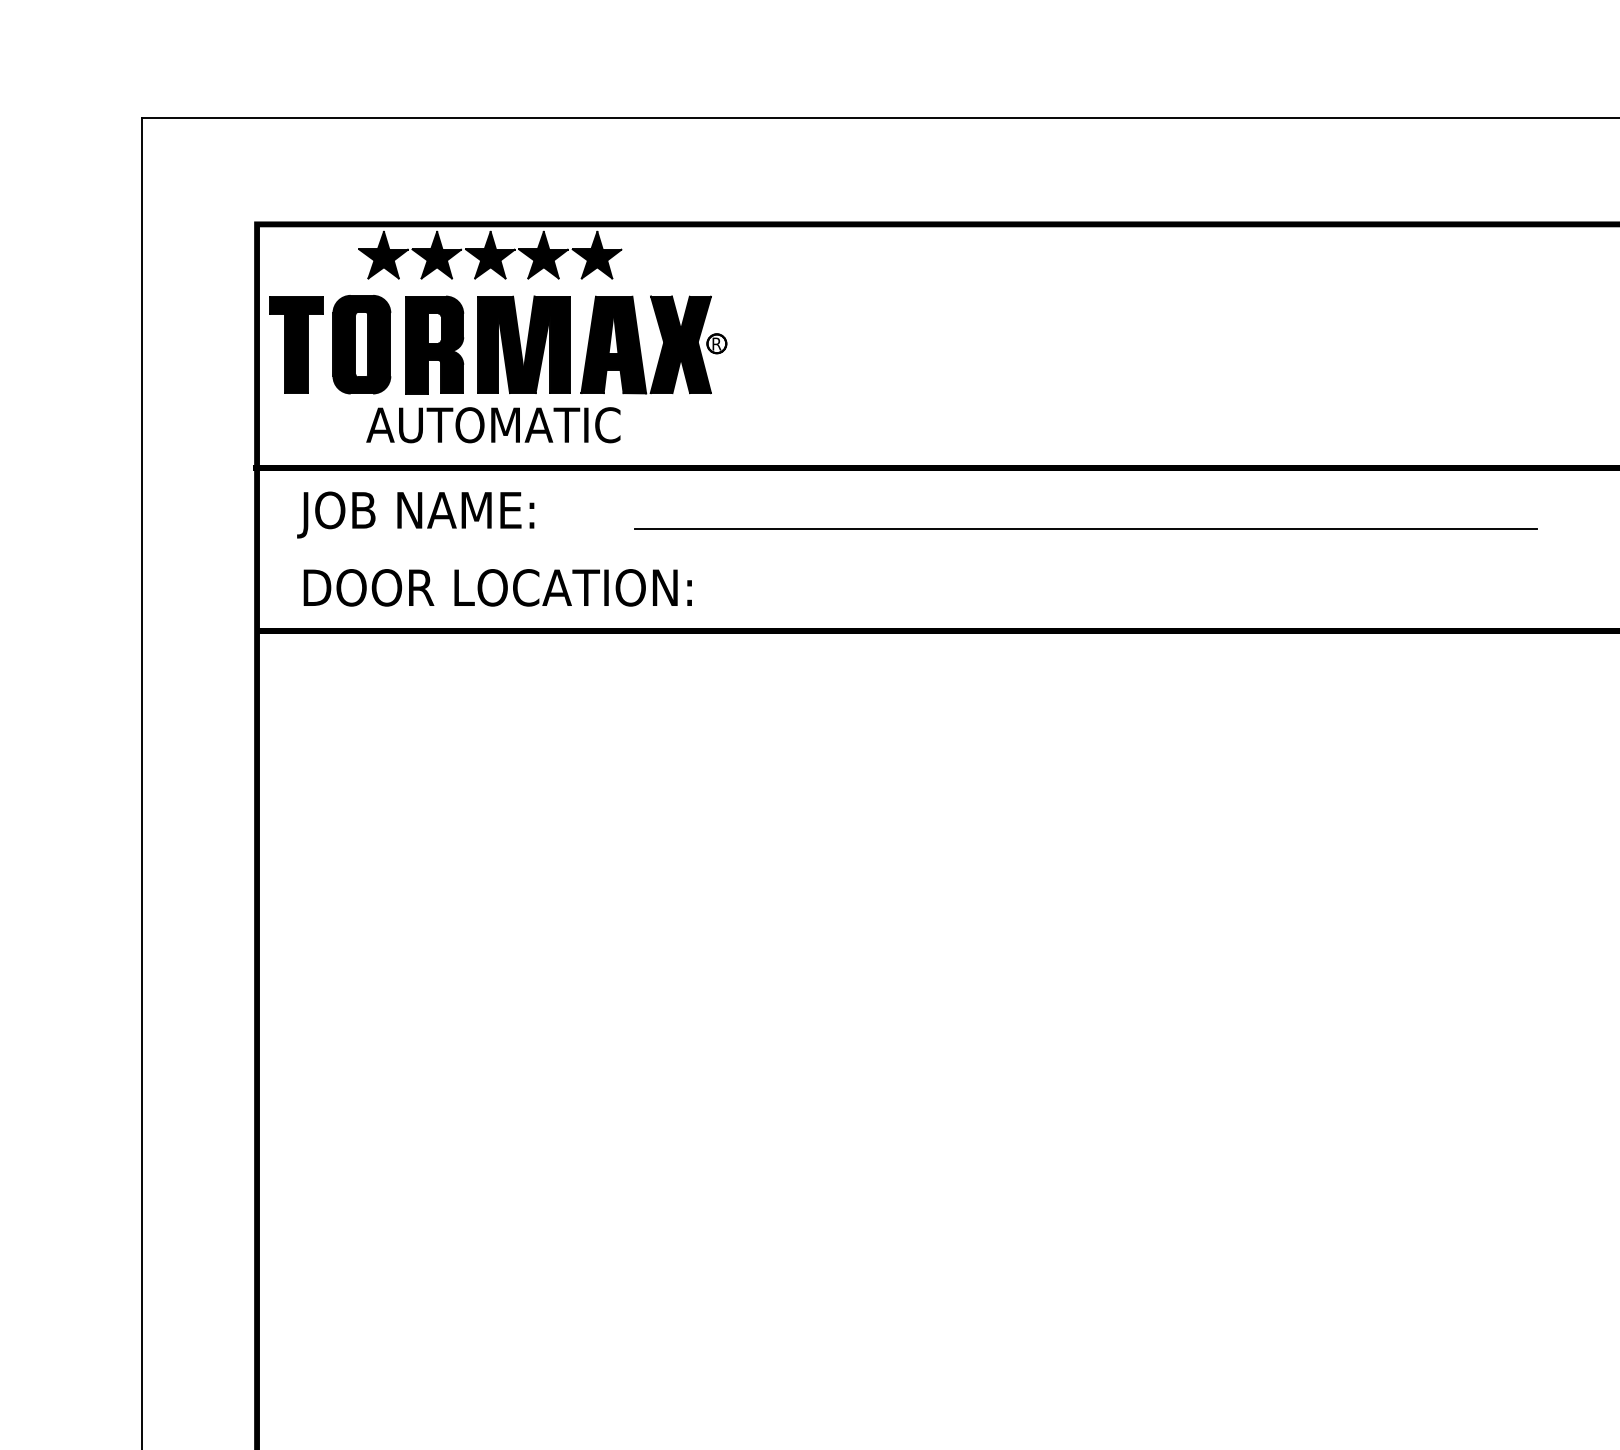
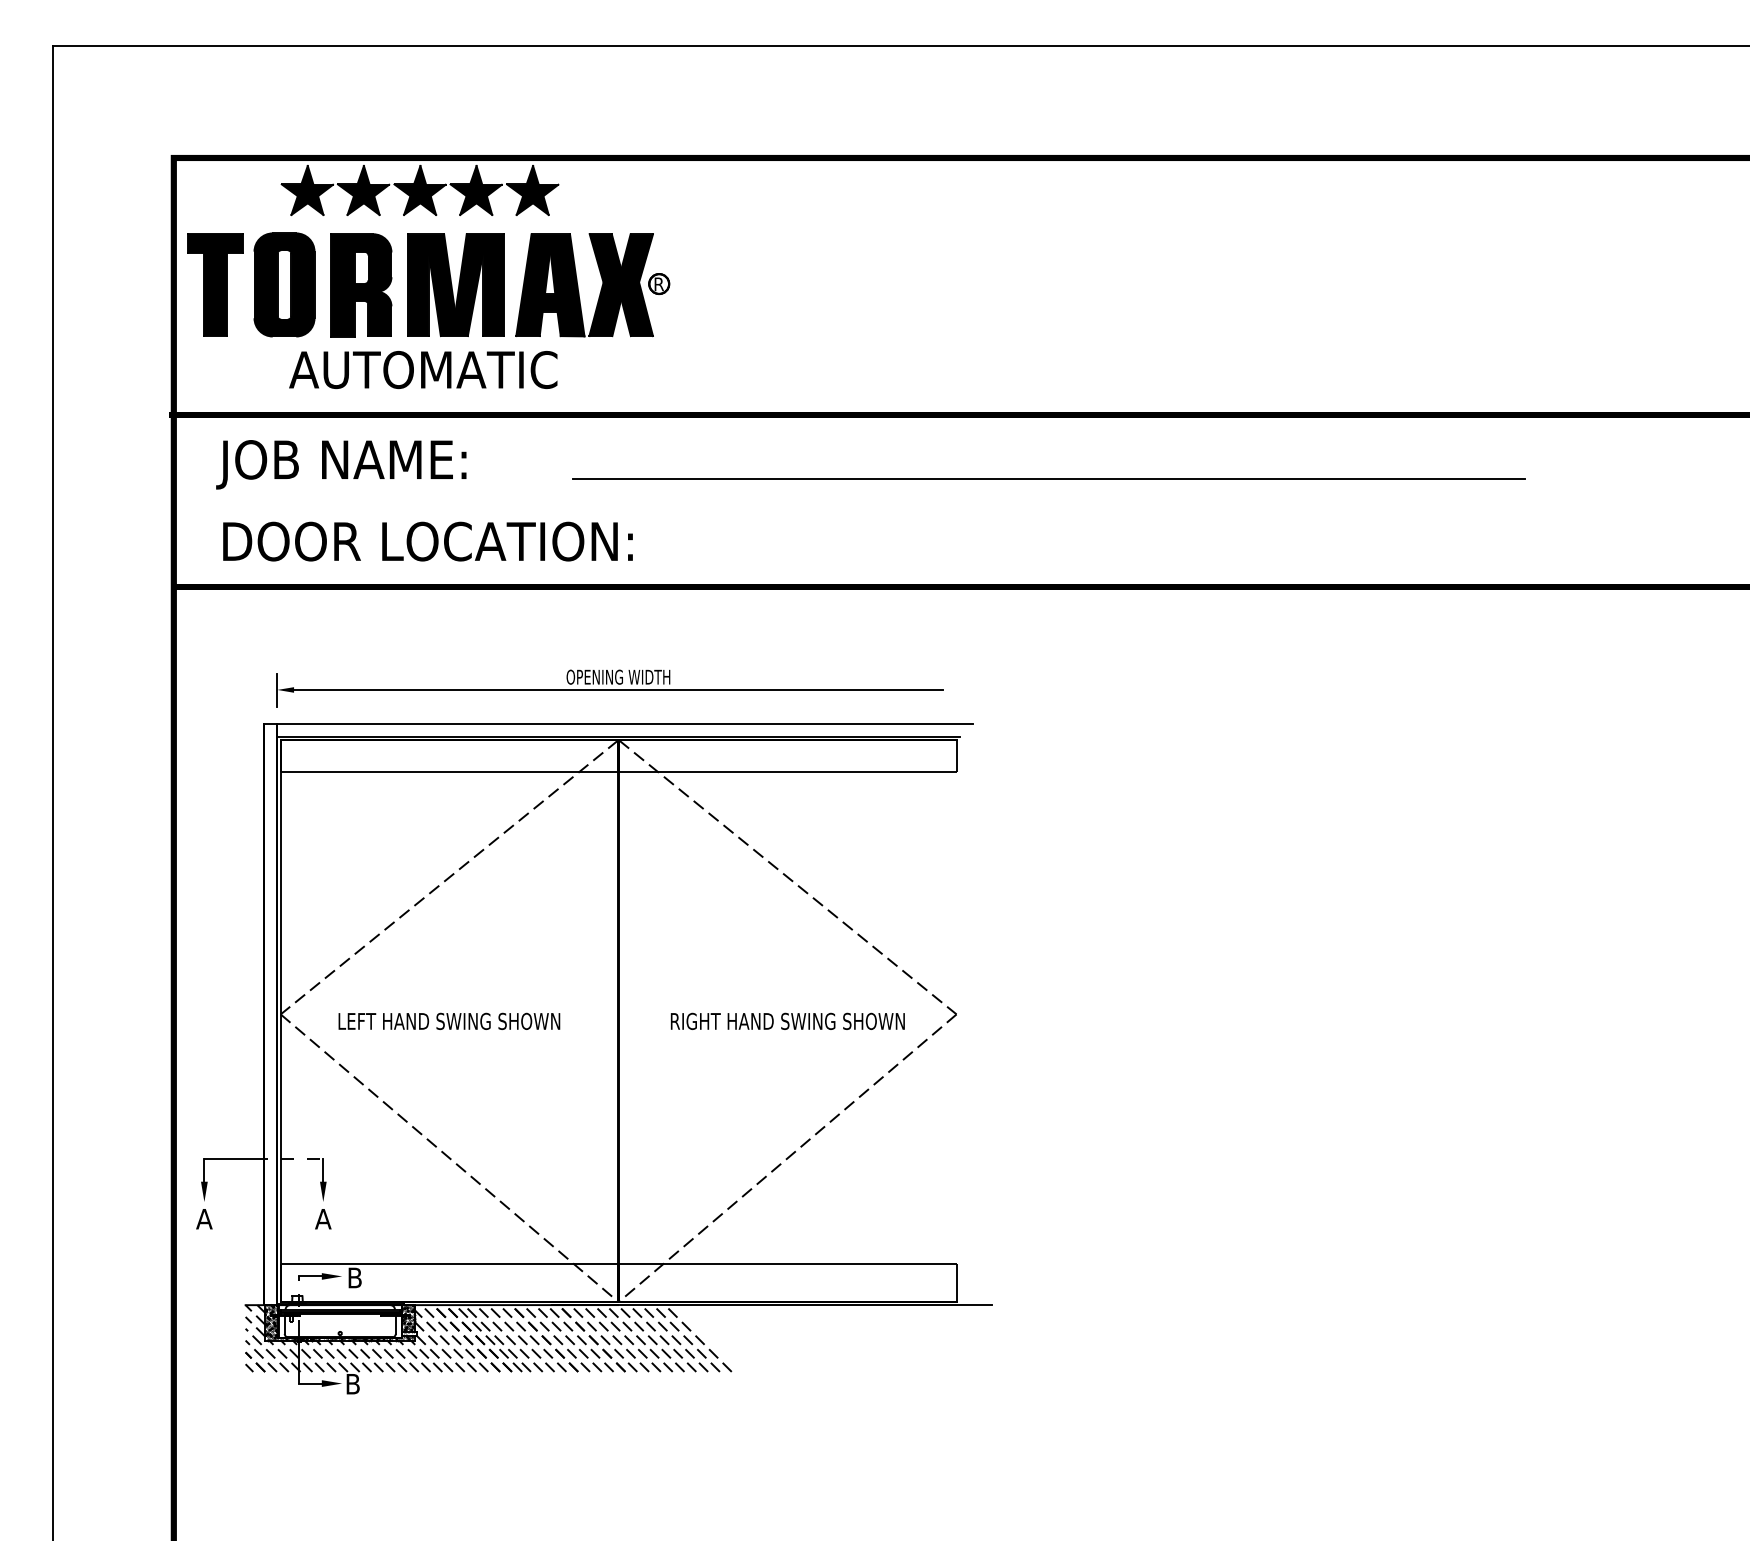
part: (655, 1051) -> (594, 1031), added

